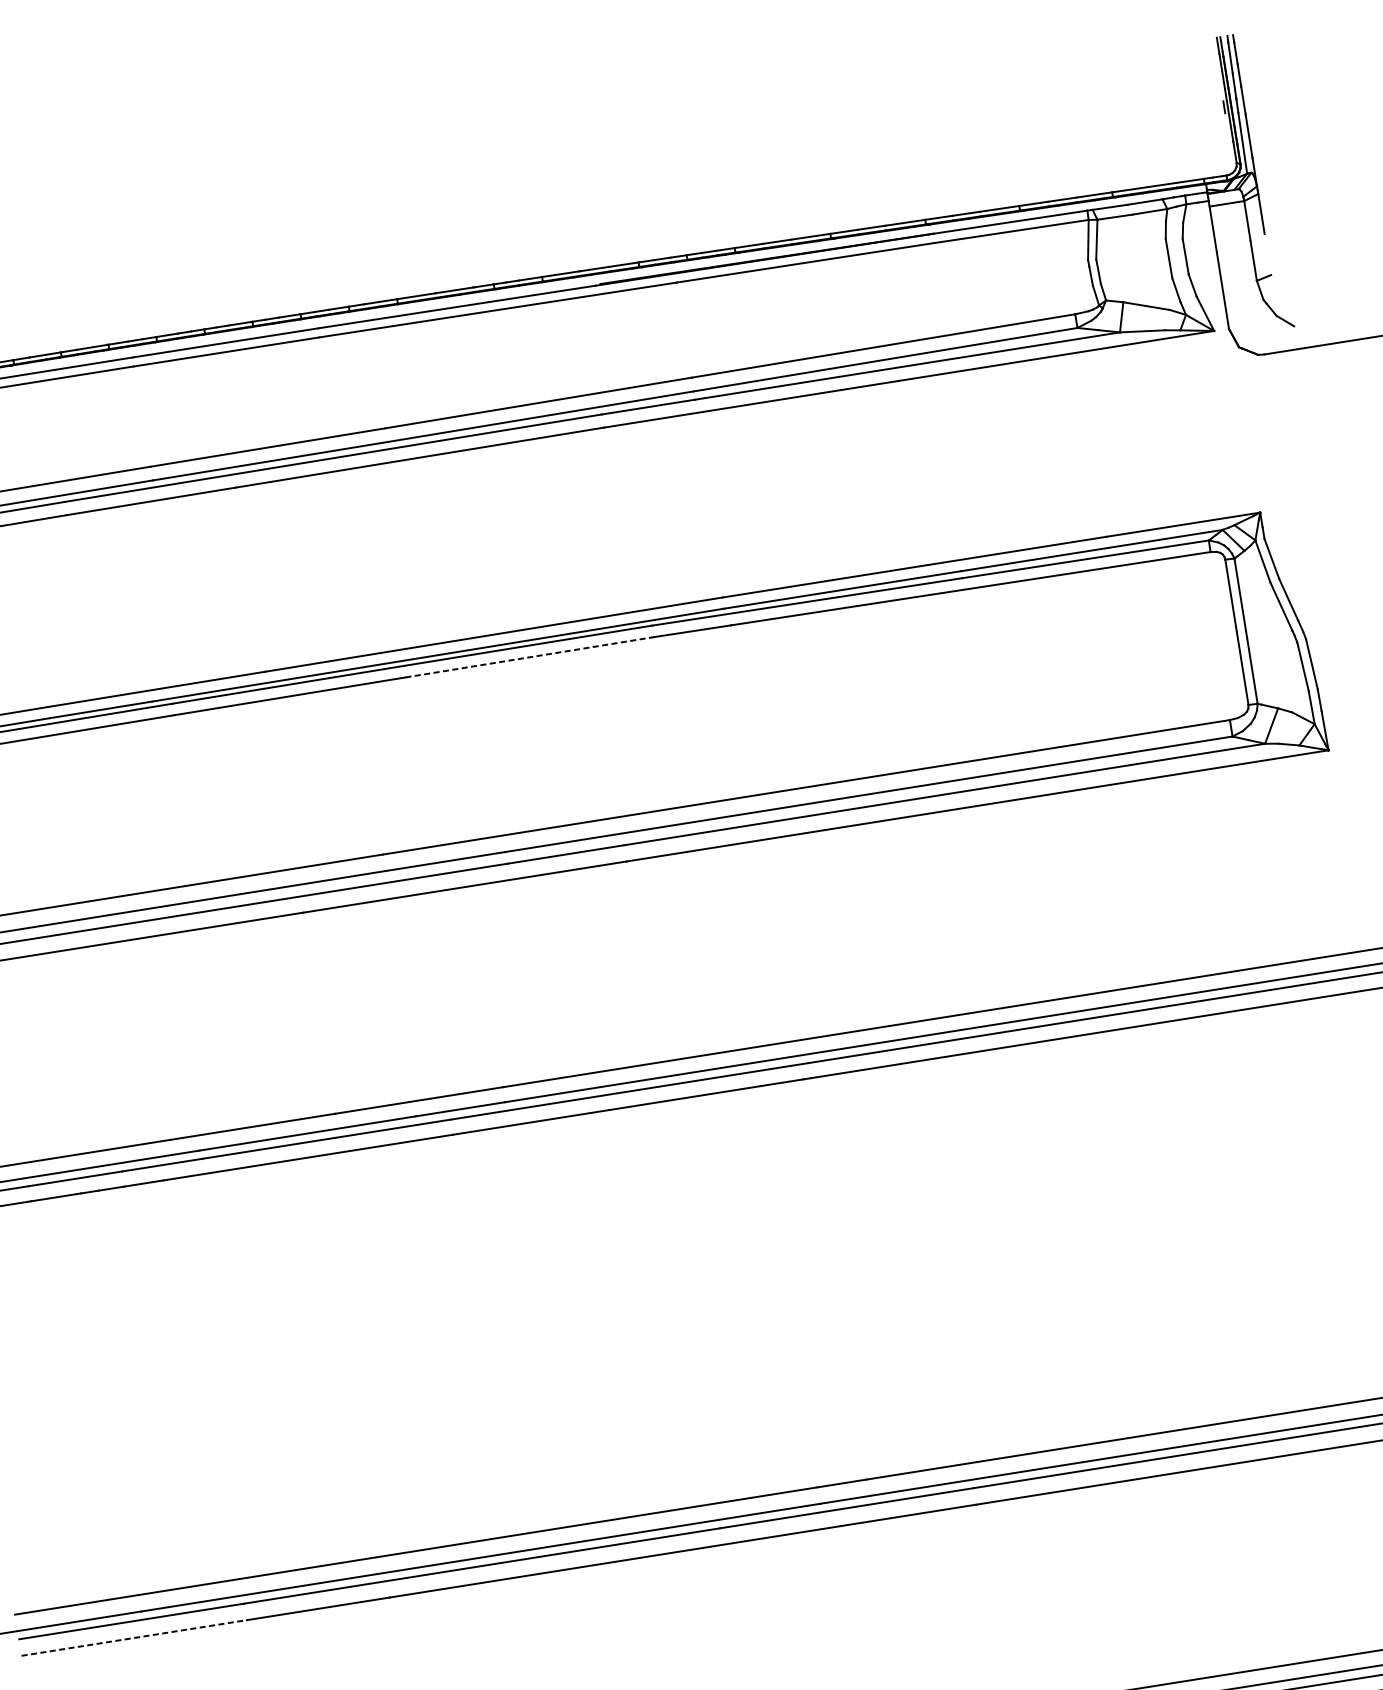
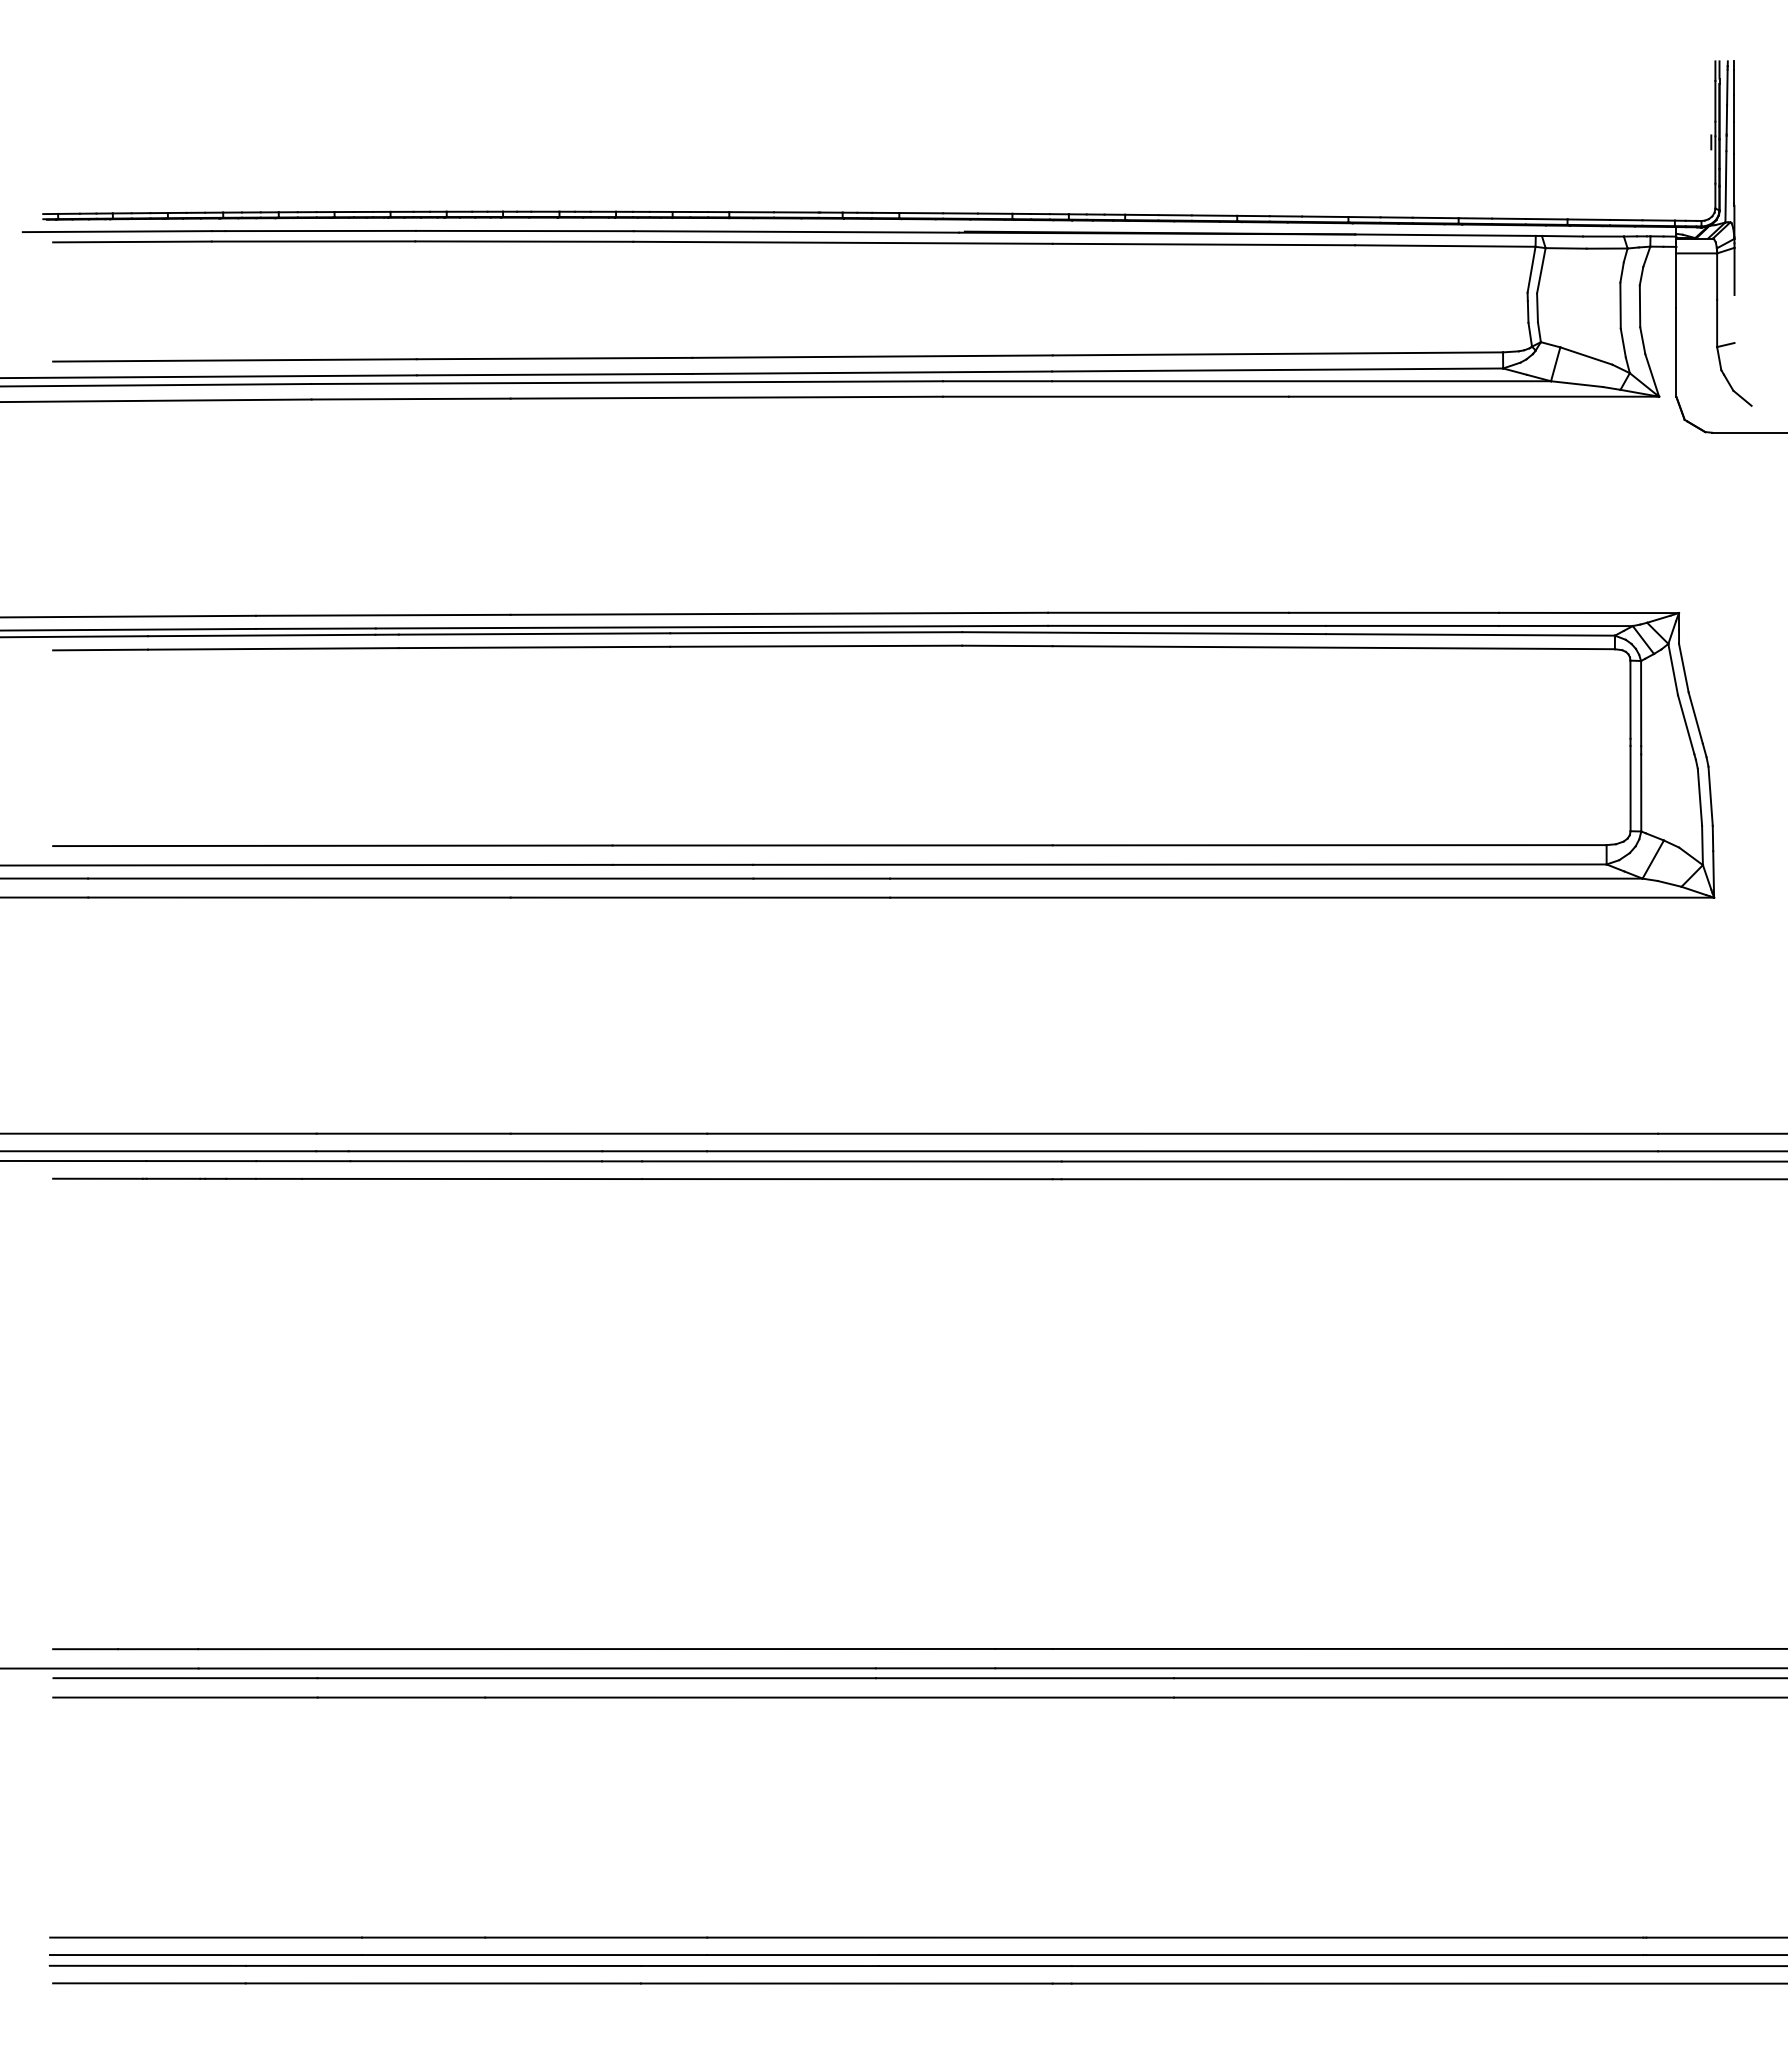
line: (530, 657) -> (816, 646), dashed -> solid
line: (134, 1637) -> (185, 1697), dashed -> solid

